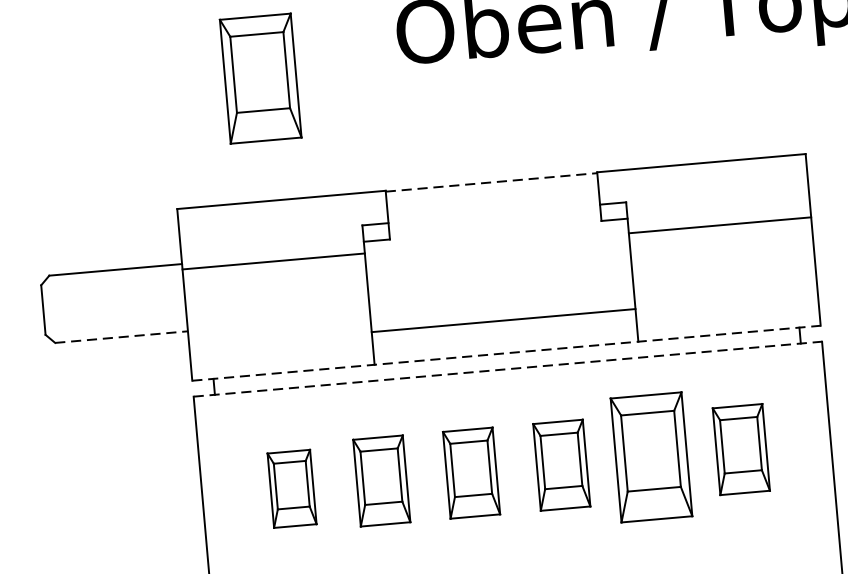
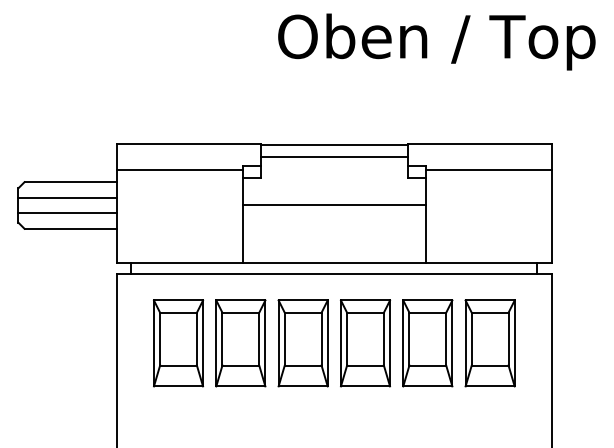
part: (260, 78) -> (181, 59), removed
line: (491, 182) -> (334, 144), dashed -> solid
line: (493, 199) -> (334, 156), added
line: (719, 224) -> (488, 169), moved
line: (273, 260) -> (179, 169), moved
line: (113, 293) -> (67, 198), added
line: (115, 313) -> (67, 212), added
line: (502, 320) -> (333, 205), moved
line: (122, 336) -> (71, 228), dashed -> solid
line: (506, 353) -> (334, 263), dashed -> solid
line: (508, 369) -> (334, 274), dashed -> solid
part: (740, 449) -> (489, 343), size x1.43
part: (561, 465) -> (365, 343), size x1.43
part: (470, 473) -> (302, 343), size x1.43
part: (381, 481) -> (240, 343), size x1.43
part: (291, 488) -> (178, 343), size x1.67

